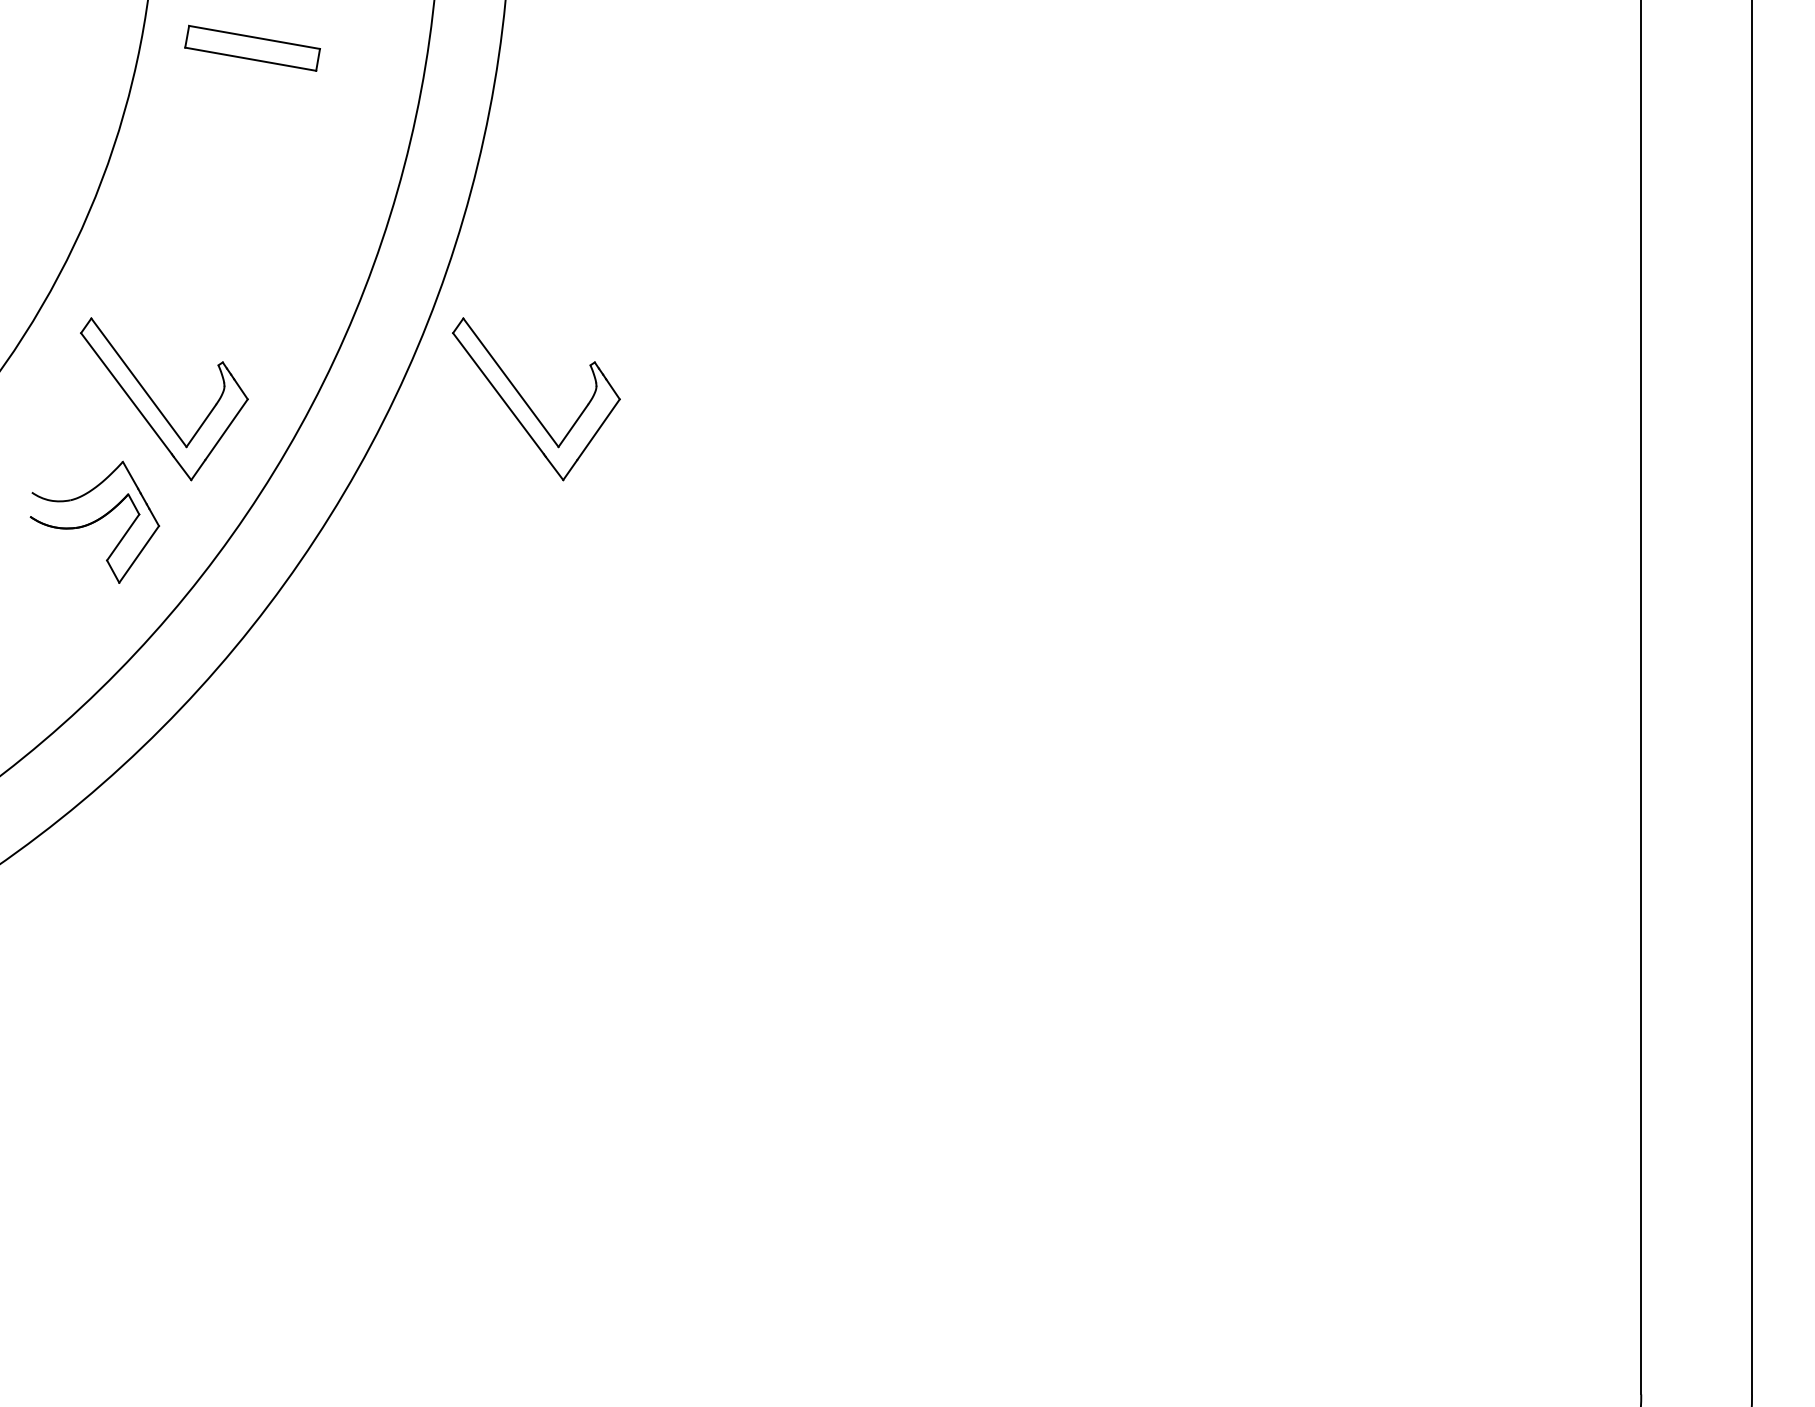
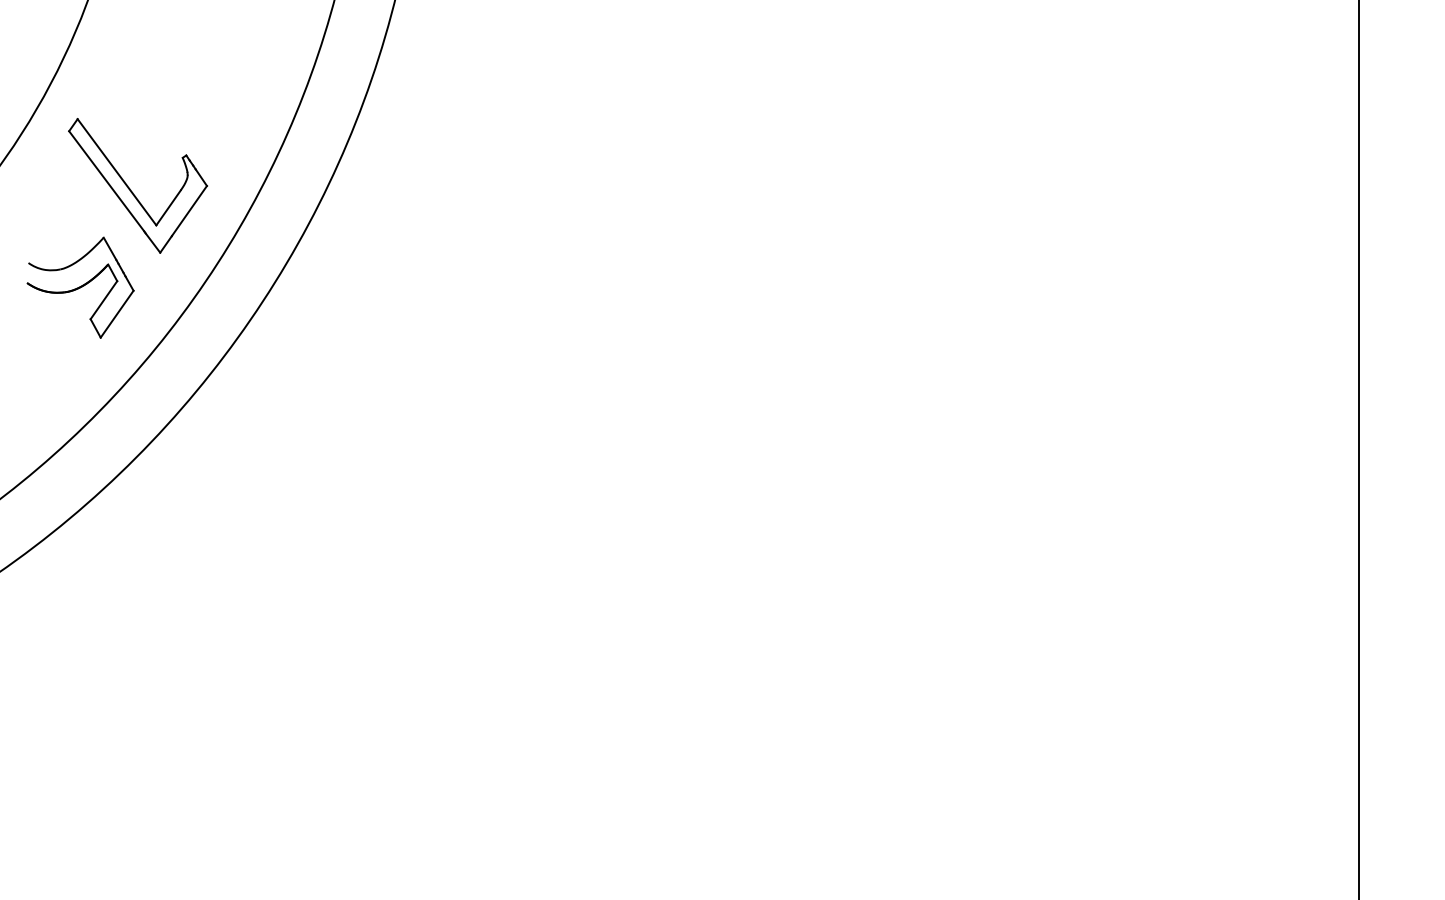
part: (528, 404) -> (439, 190), removed

